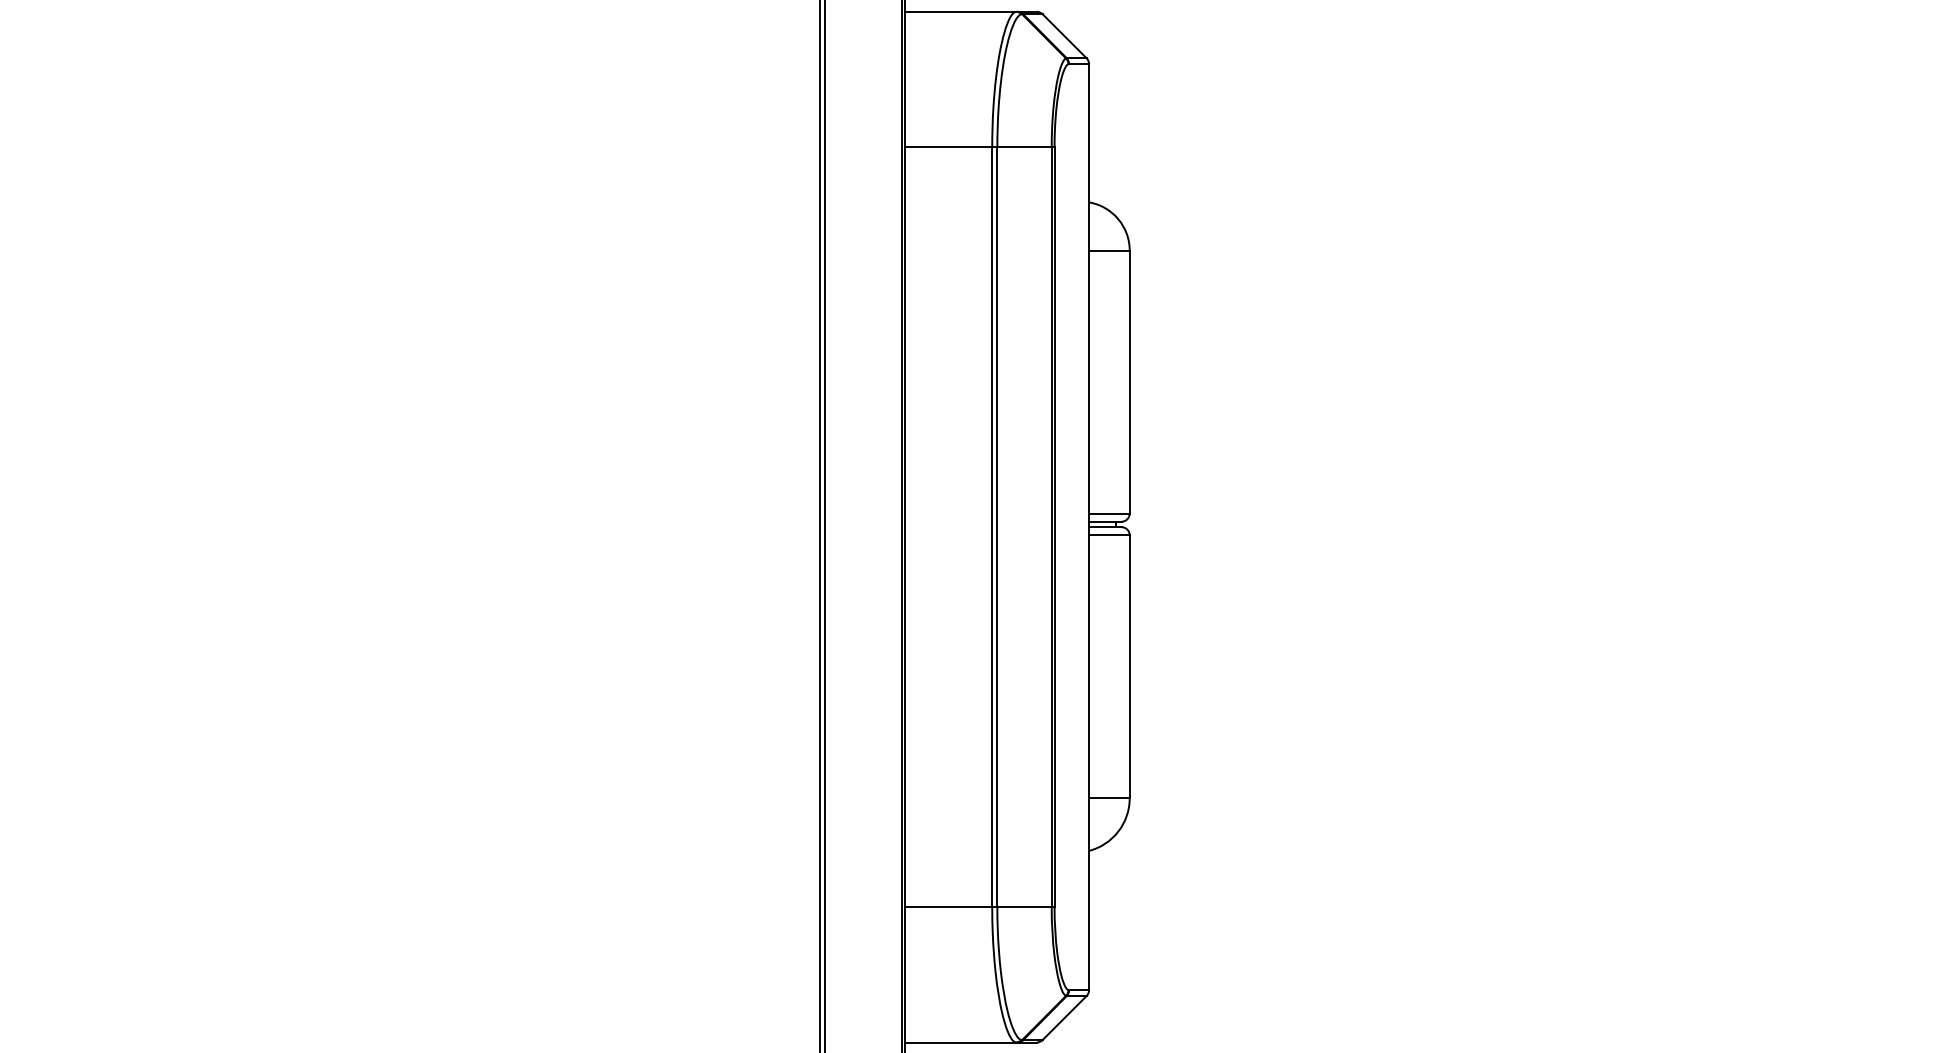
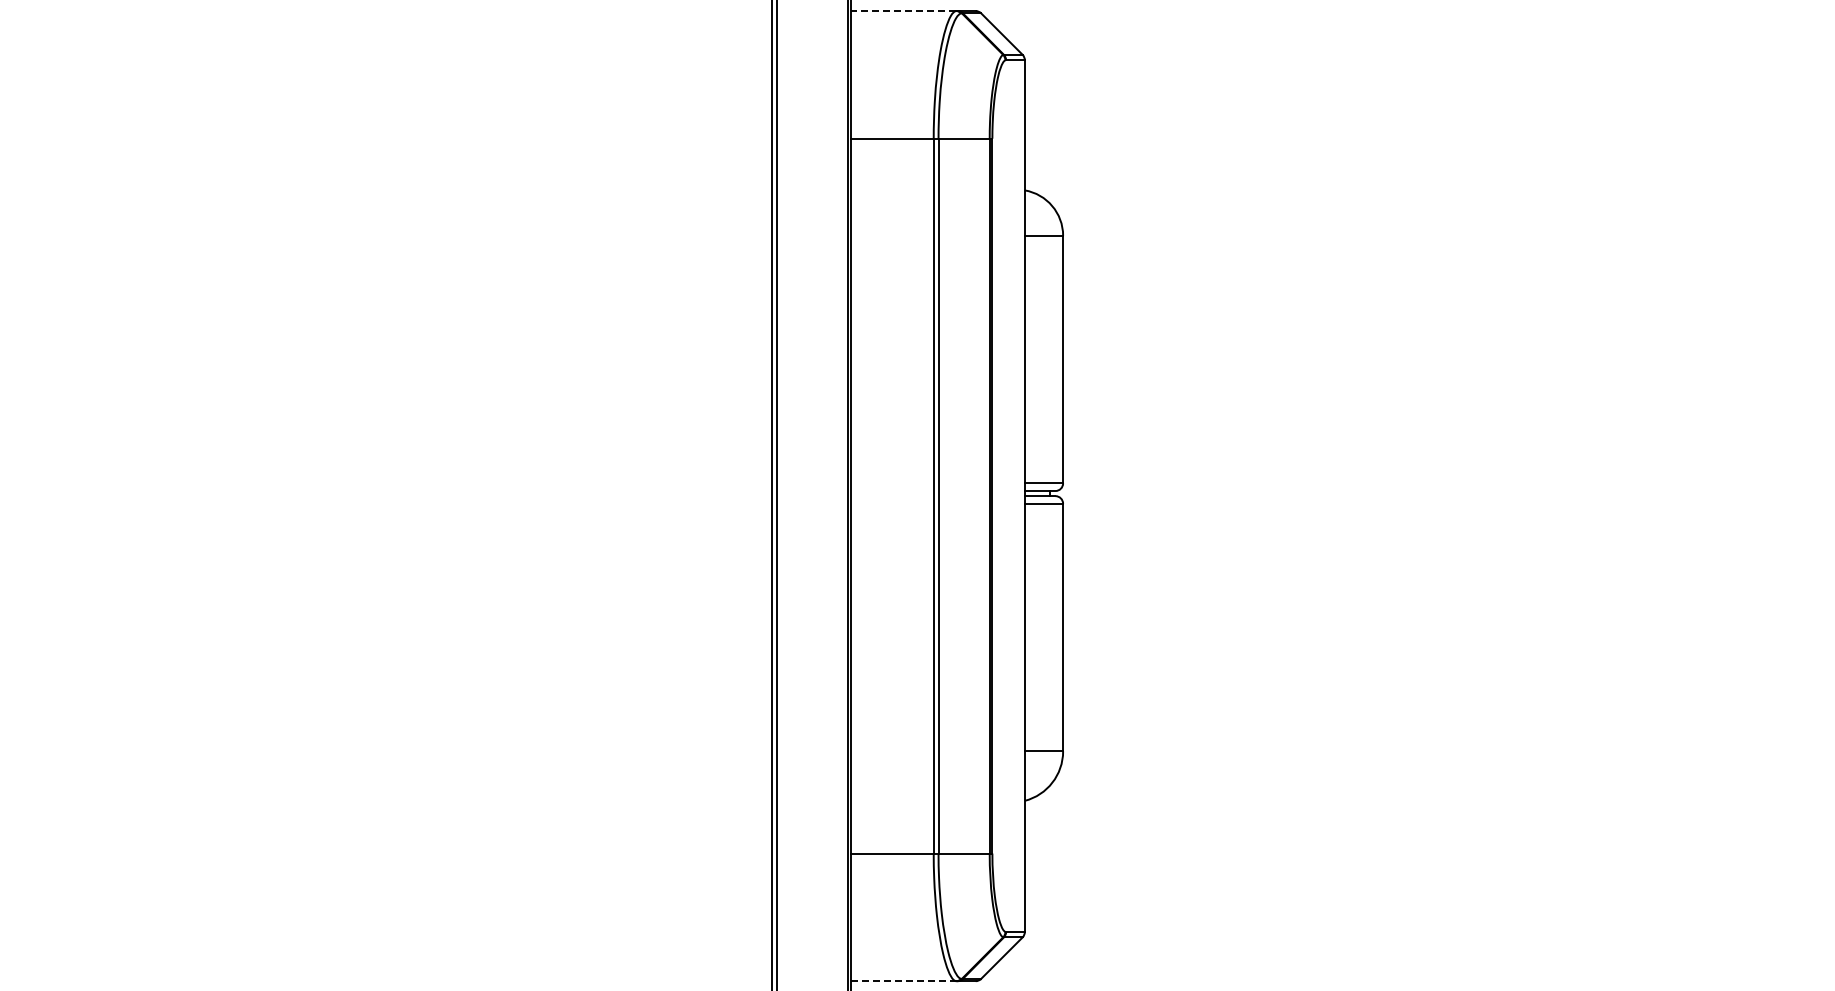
line: (960, 12) -> (903, 11), solid -> dashed
line: (960, 1042) -> (903, 981), solid -> dashed

